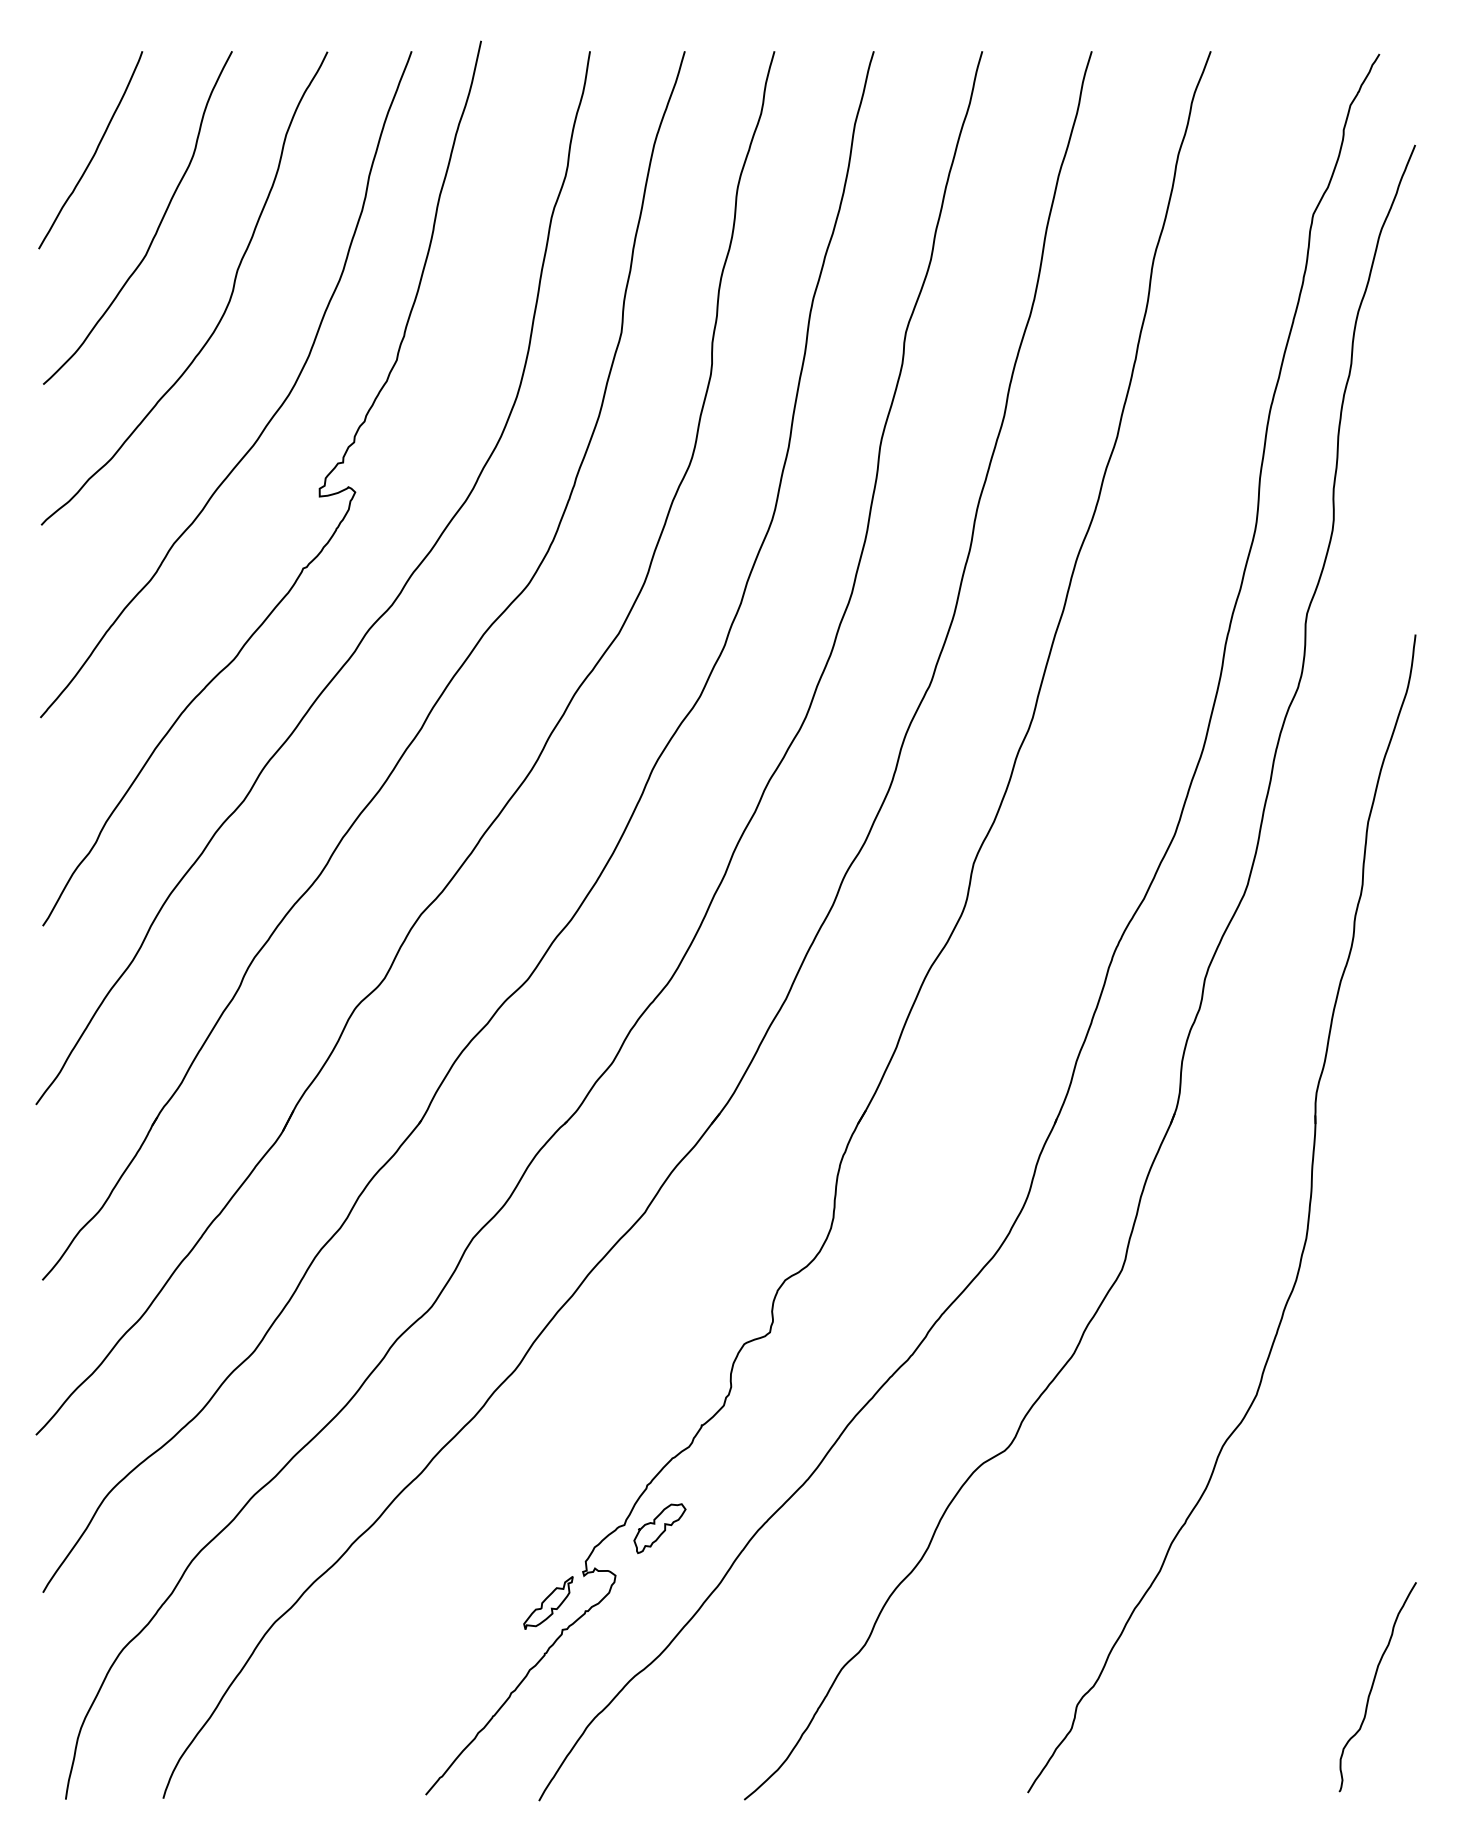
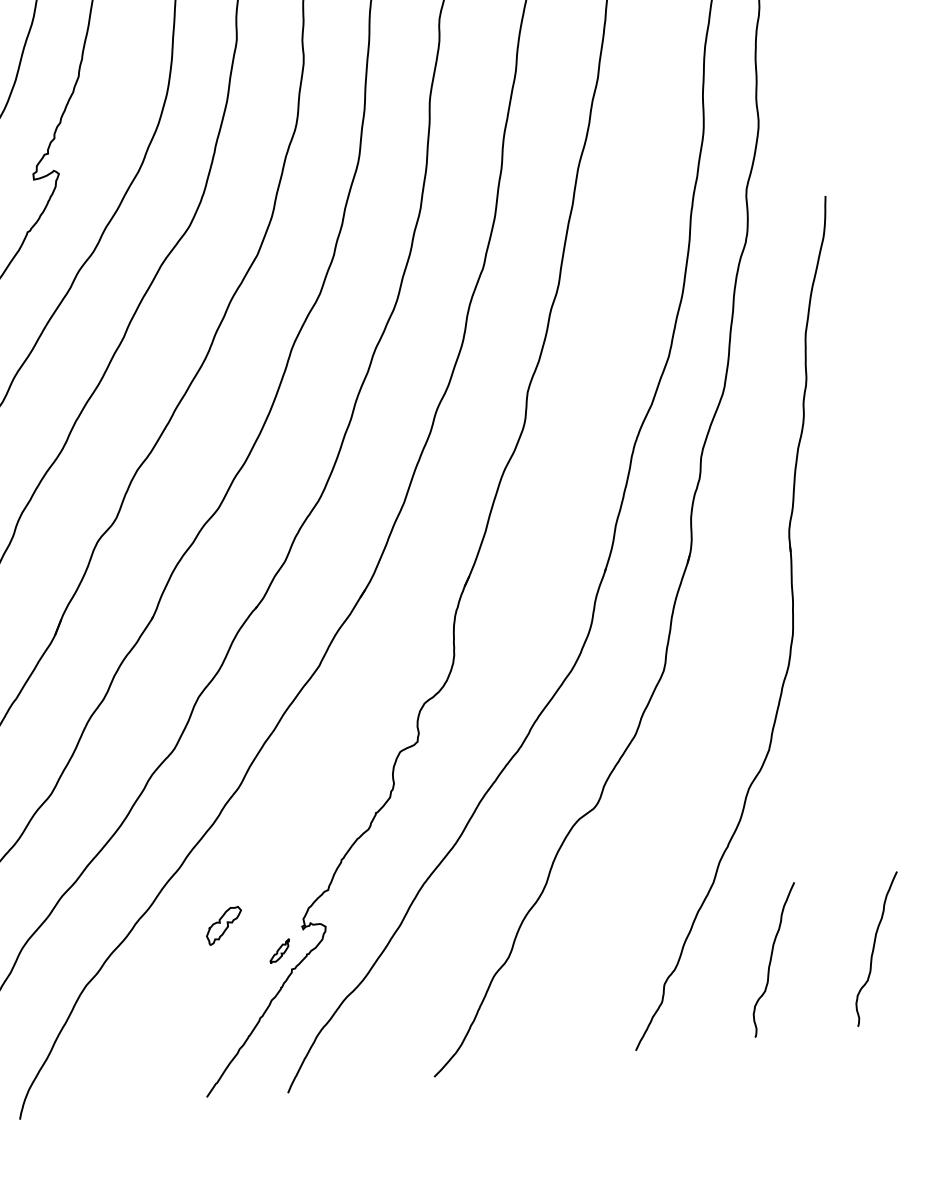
part: (659, 1528) -> (223, 925), moved
part: (548, 1602) -> (279, 950), size x0.6
curve: (1229, 1686) -> (771, 959), added

